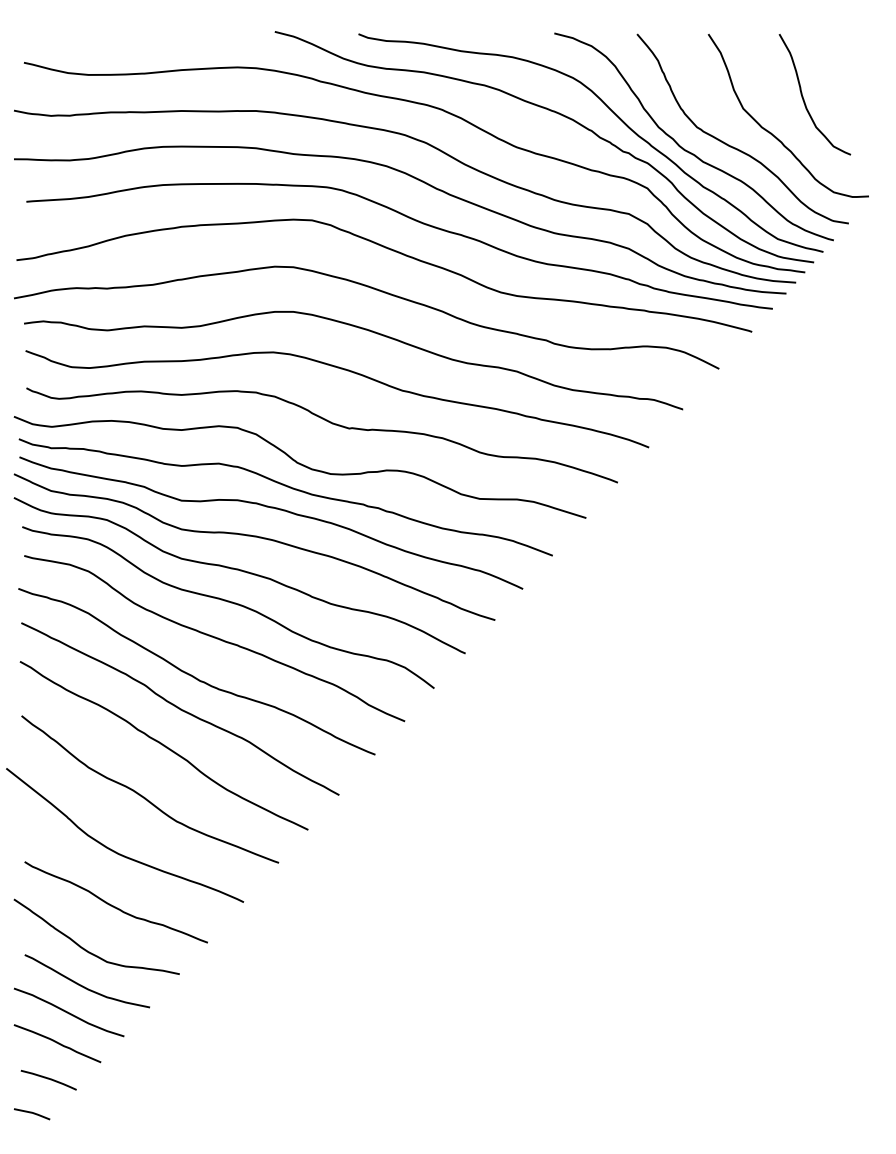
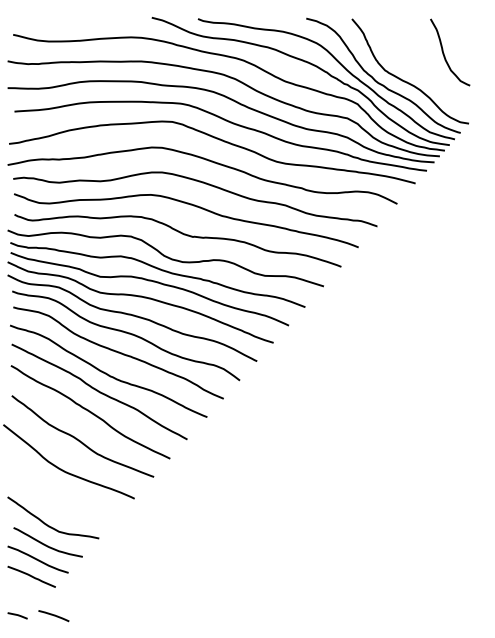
curve: (773, 132) -> (427, 73), removed
curve: (115, 905) -> (63, 500), removed
line: (48, 1080) -> (53, 616), moved

